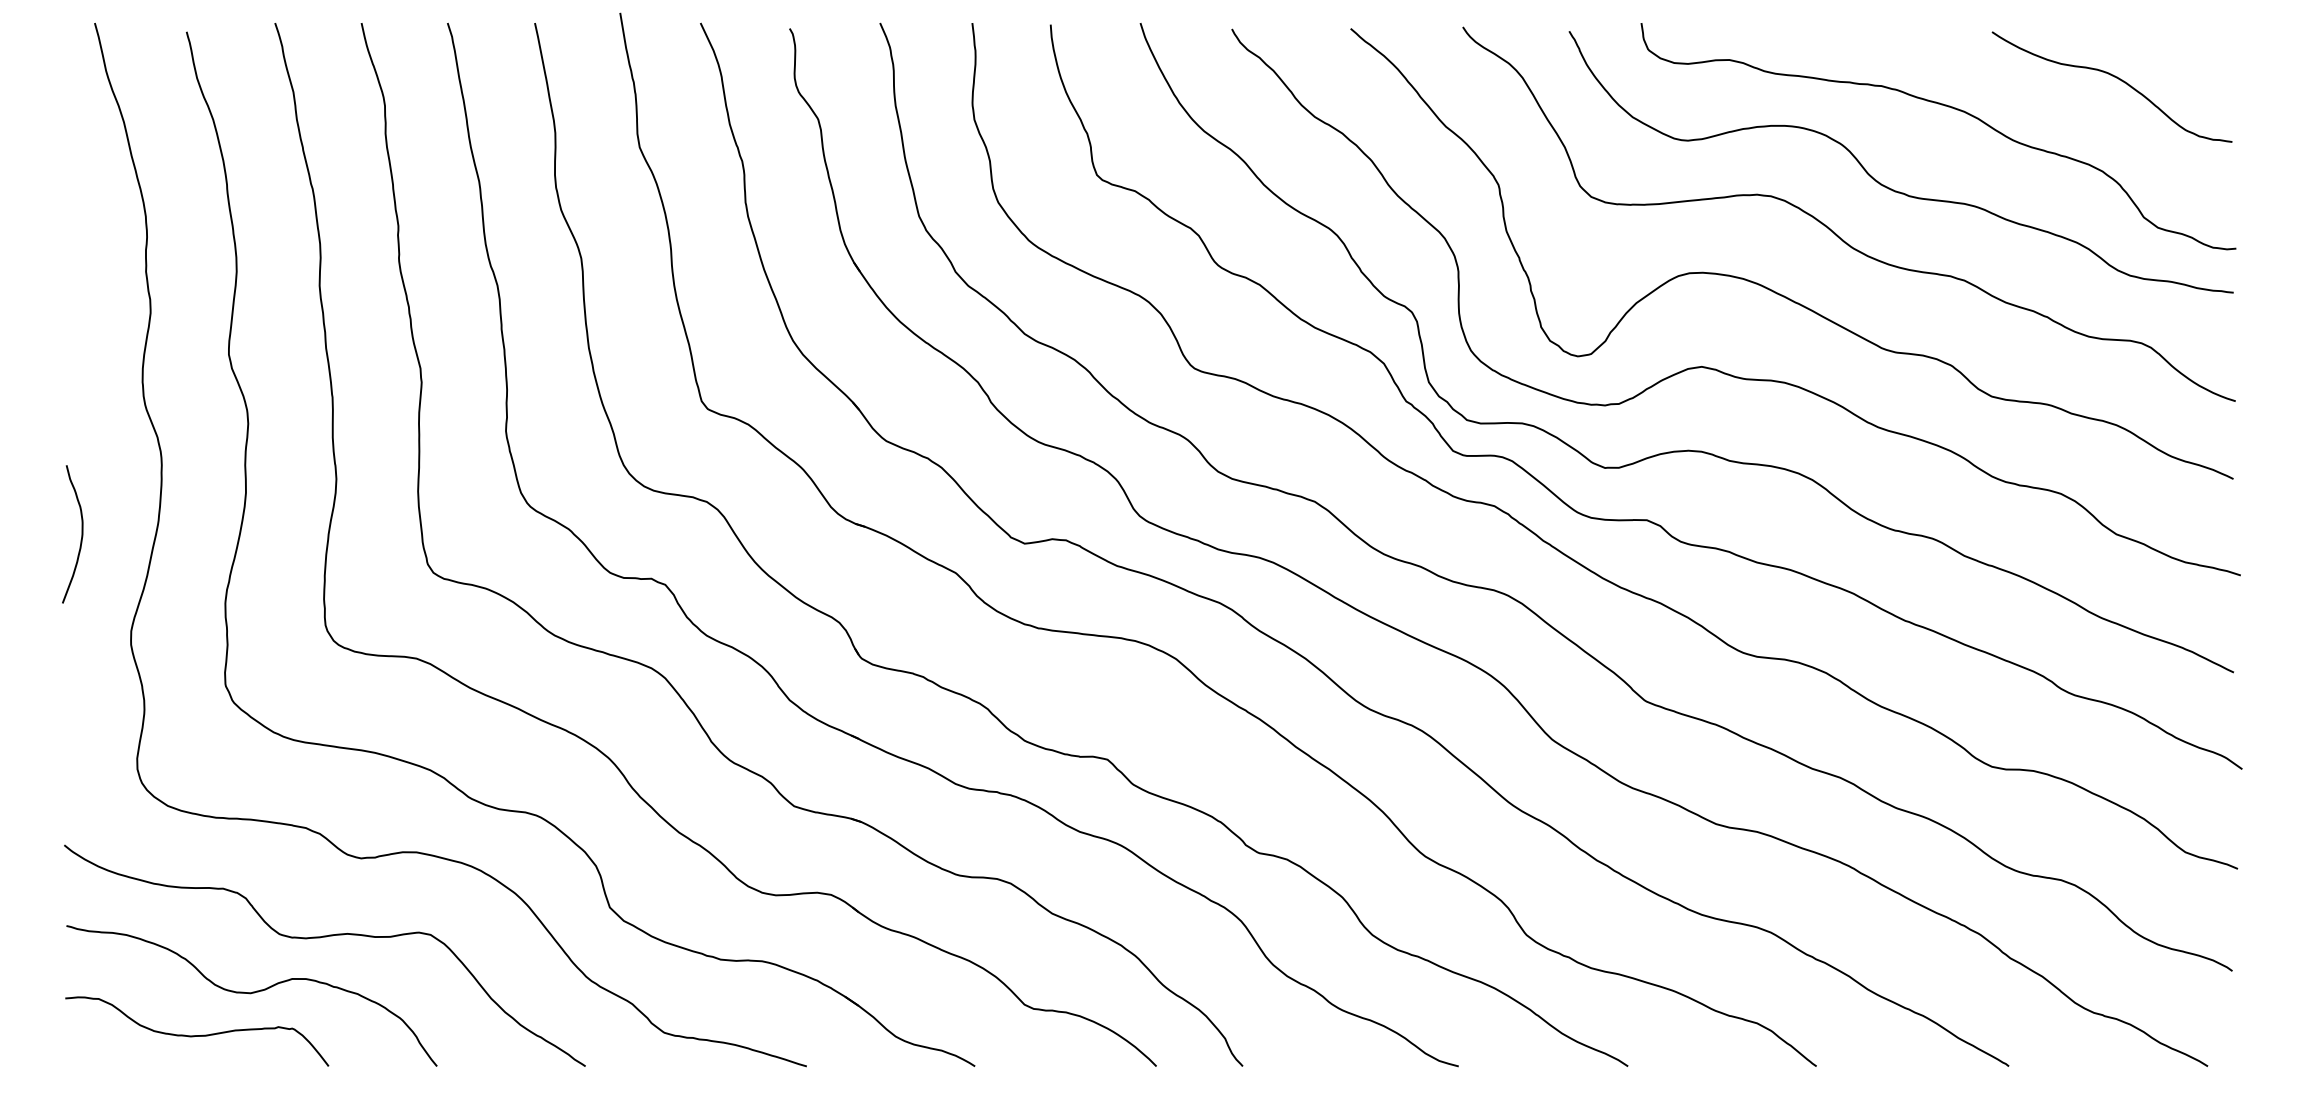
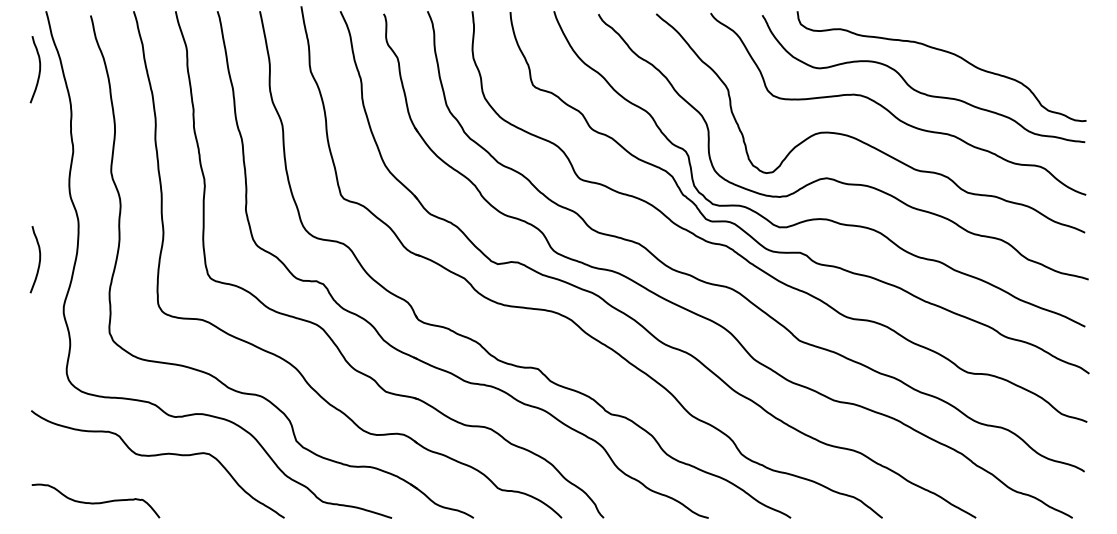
curve: (2114, 79) -> (1027, 38), removed
curve: (81, 142) -> (39, 69), added
curve: (252, 995) -> (122, 483), removed

